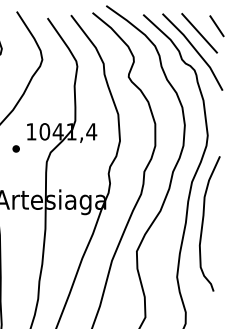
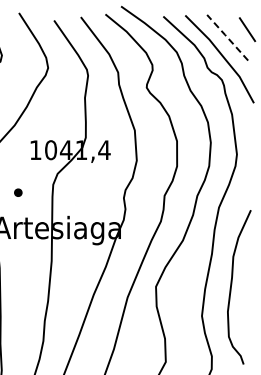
line: (199, 33) -> (227, 37), solid -> dashed
part: (16, 148) -> (18, 192), moved
curve: (203, 221) -> (232, 284), moved

